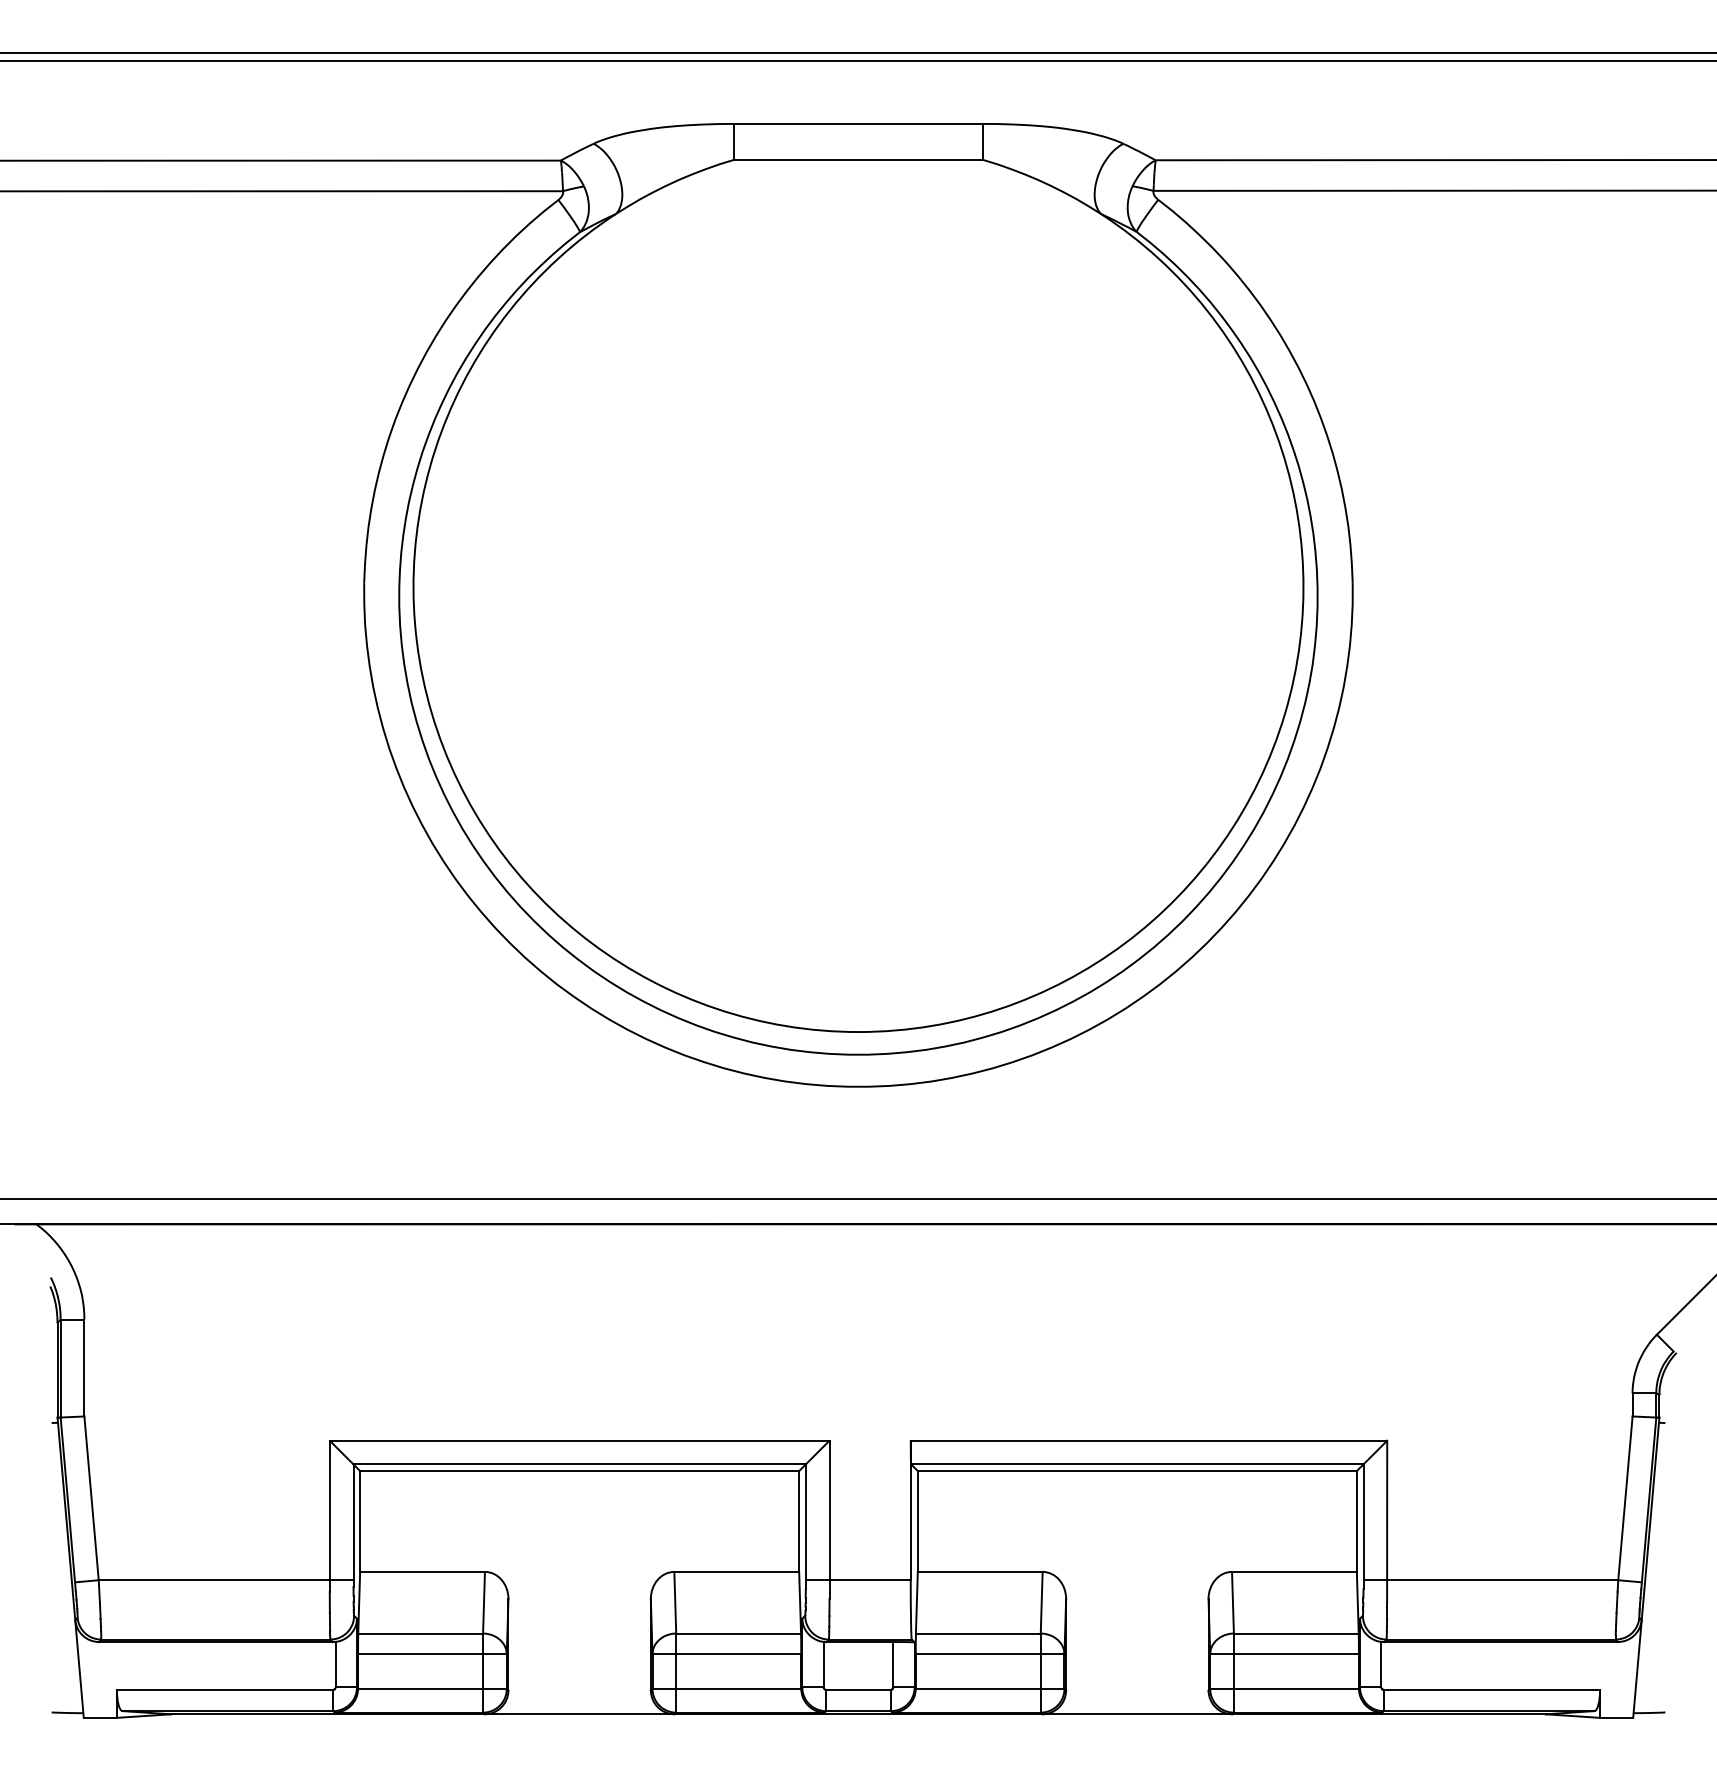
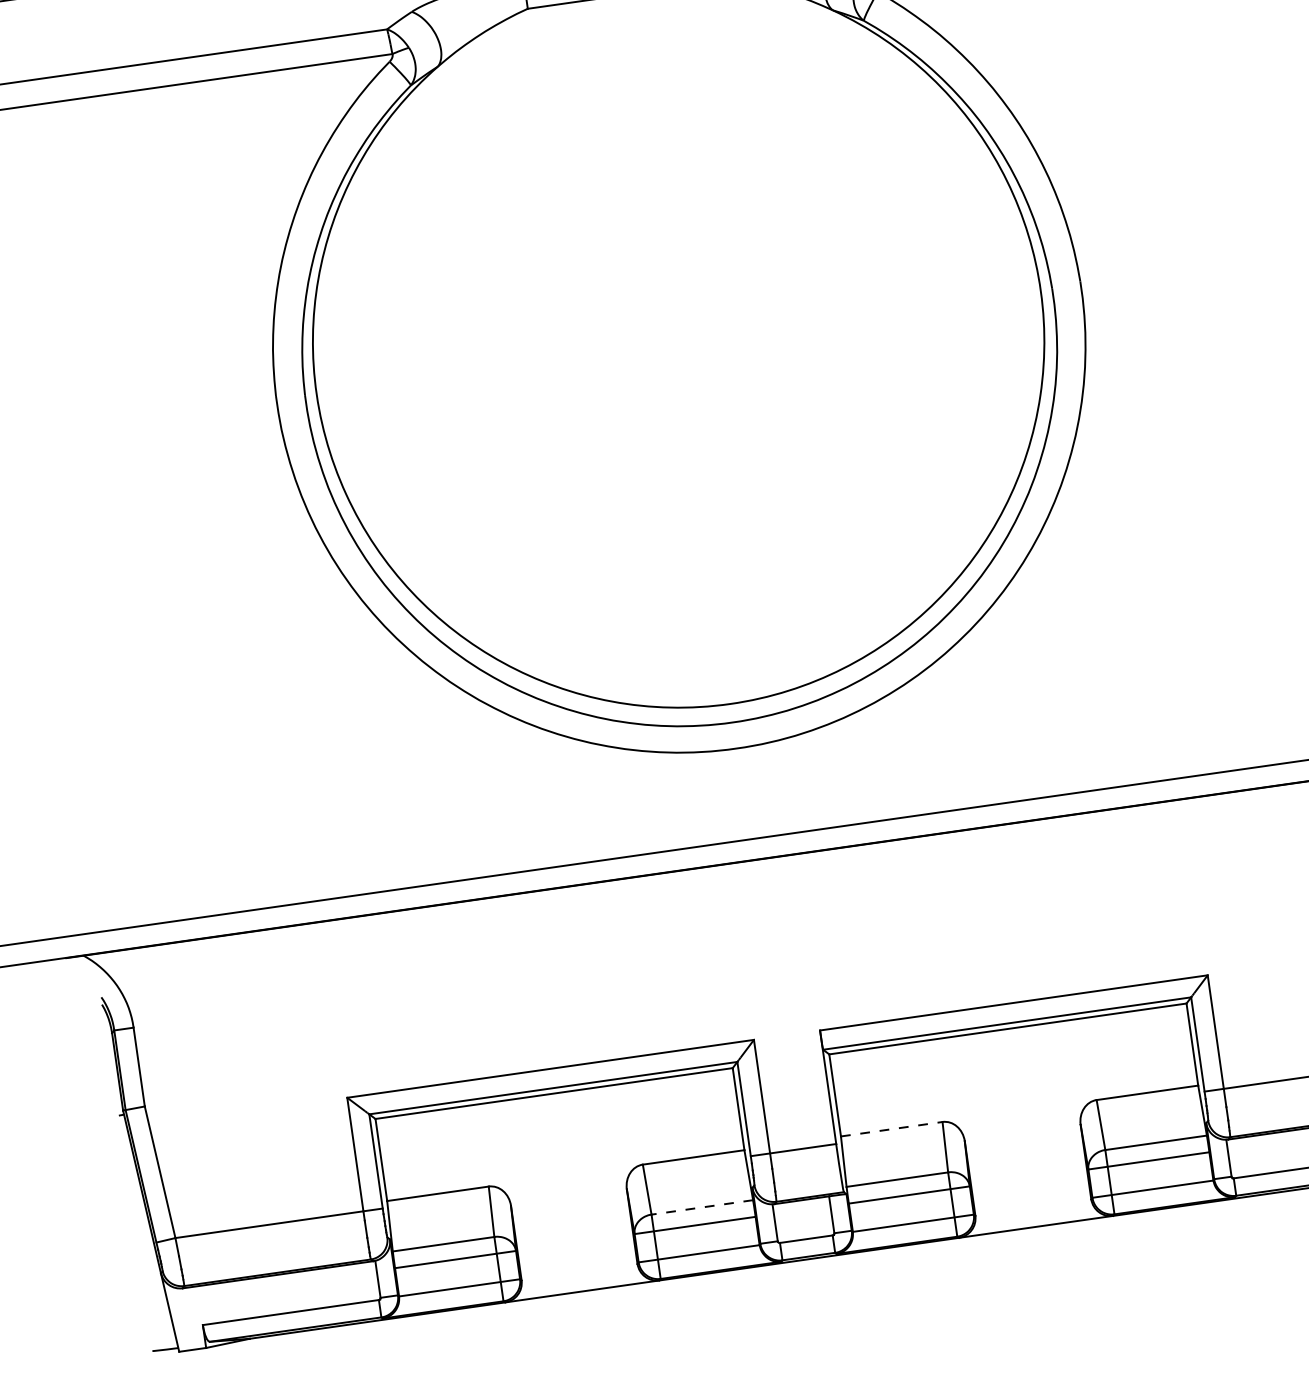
line: (980, 1571) -> (891, 1128), solid -> dashed
line: (738, 1633) -> (702, 1207), solid -> dashed

